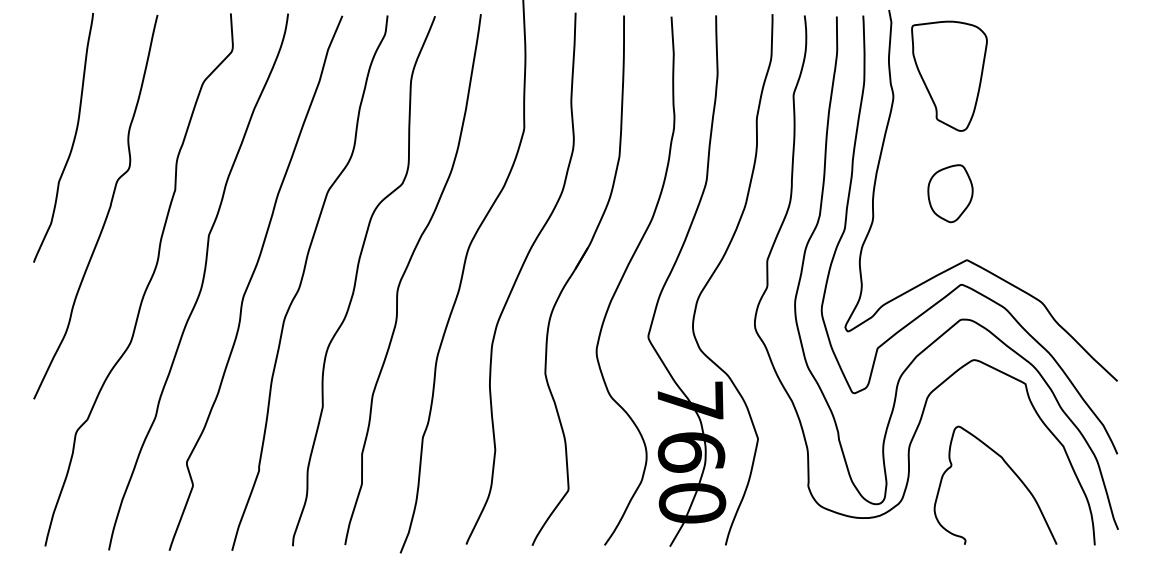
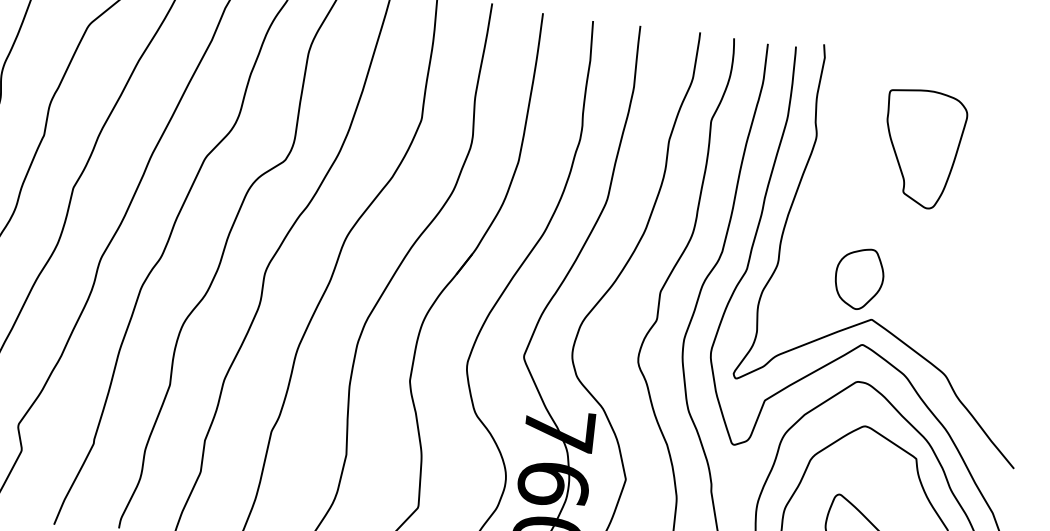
part: (949, 75) -> (922, 148), moved
part: (950, 193) -> (859, 278), moved

